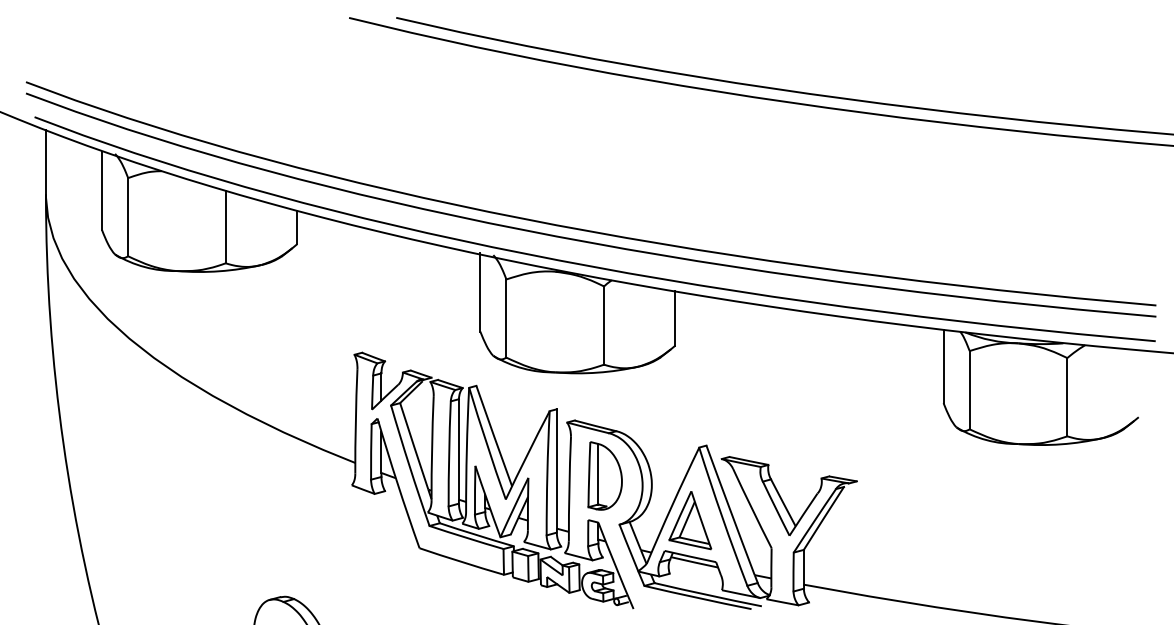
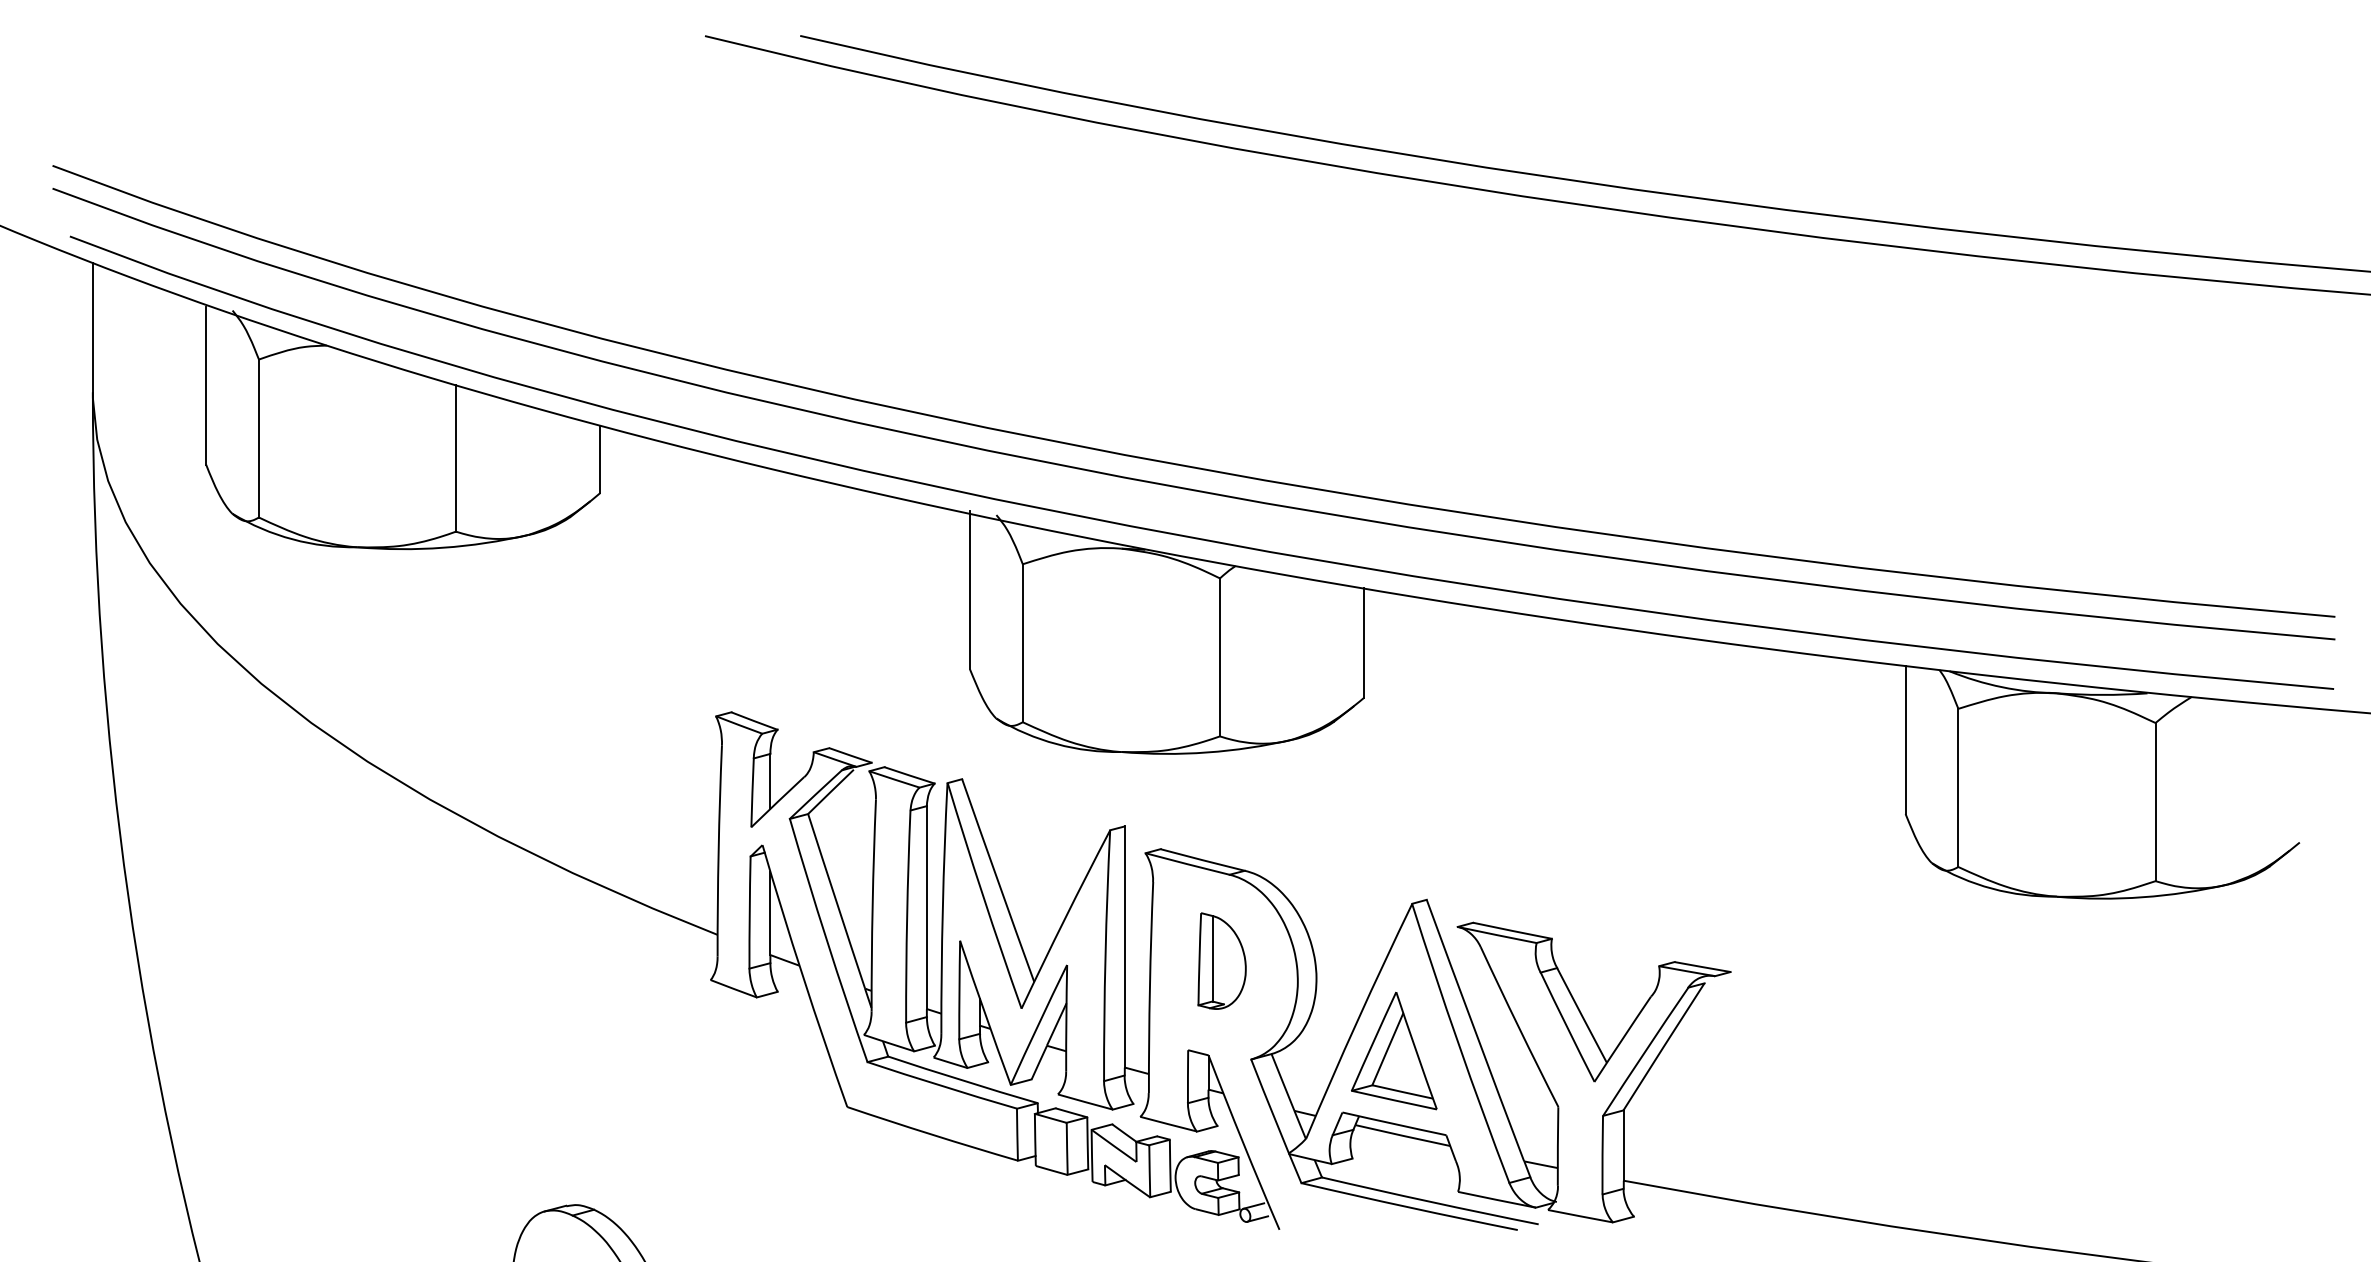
part: (604, 475) -> (1220, 960), size x0.7

